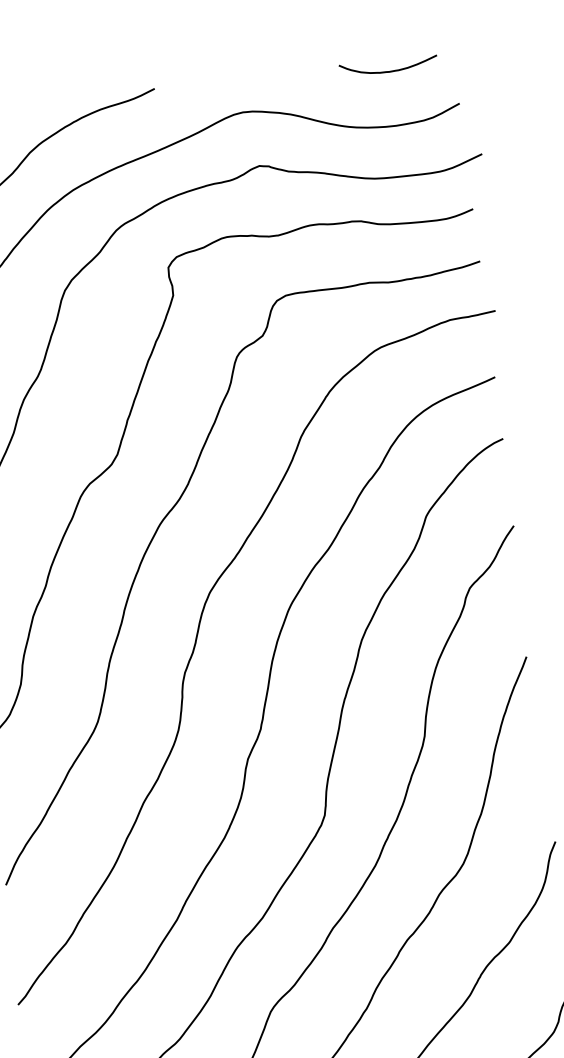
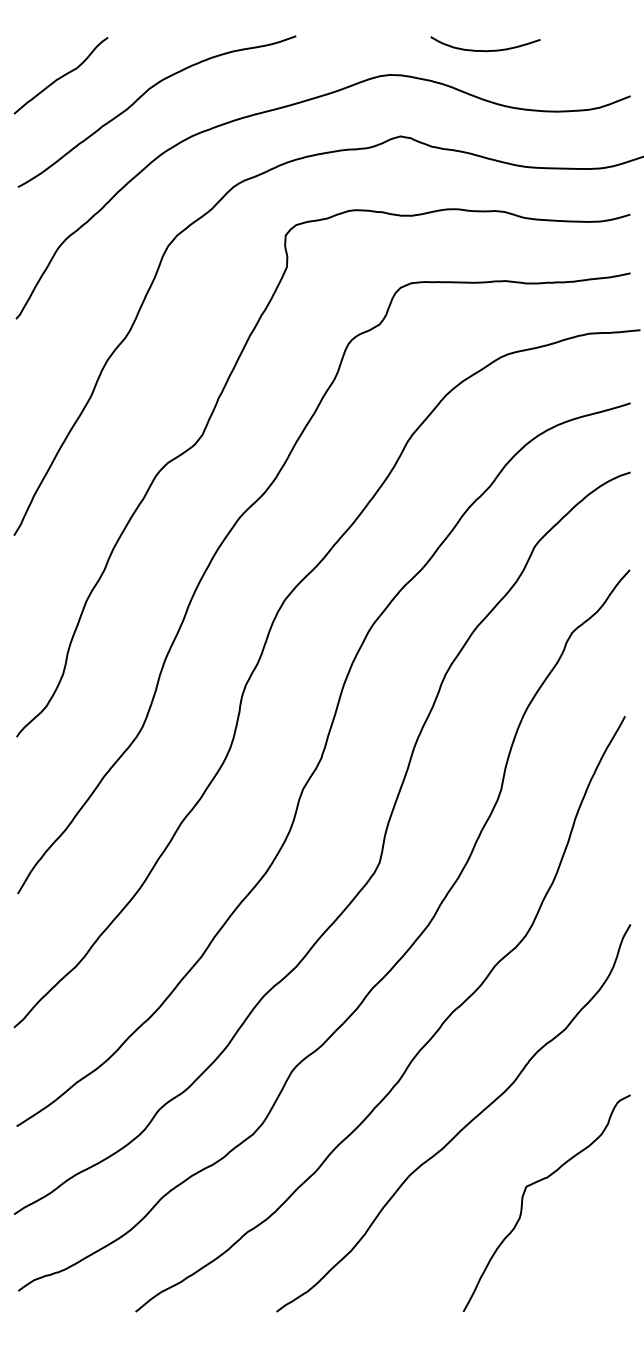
curve: (389, 71) -> (485, 50), moved

